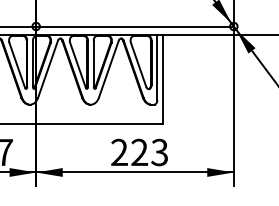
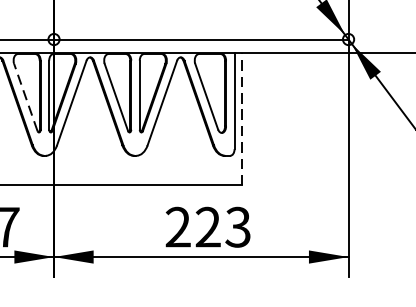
line: (17, 65) -> (26, 97), solid -> dashed
line: (162, 79) -> (242, 118), solid -> dashed

